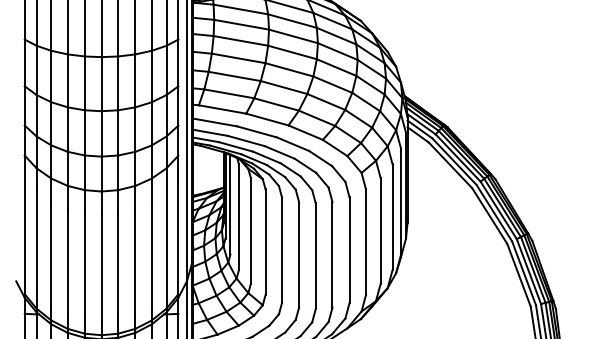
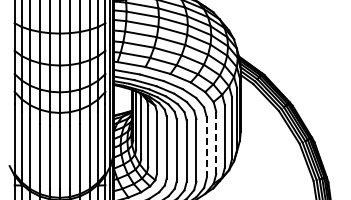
line: (366, 243) -> (216, 143), solid -> dashed
line: (349, 251) -> (206, 148), solid -> dashed

